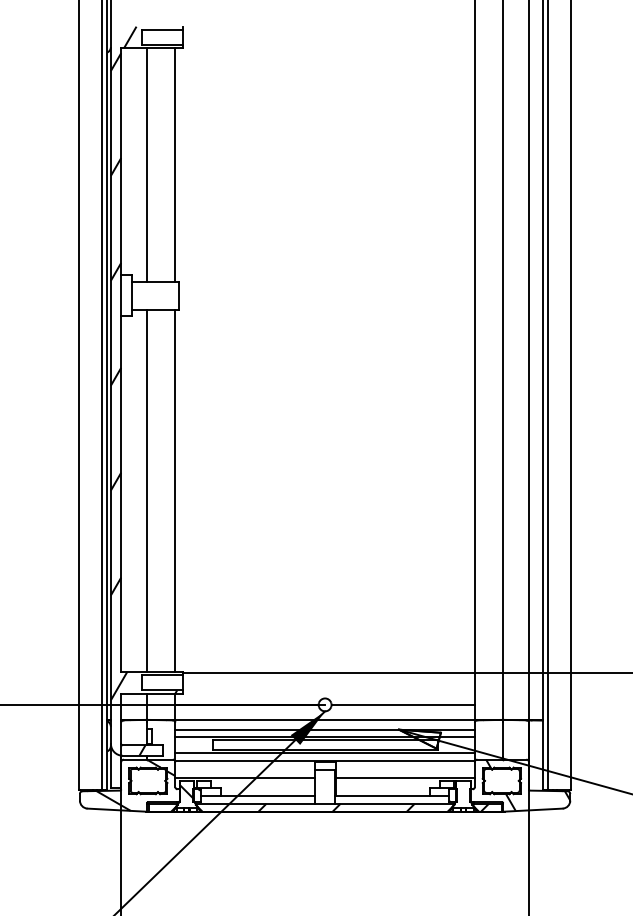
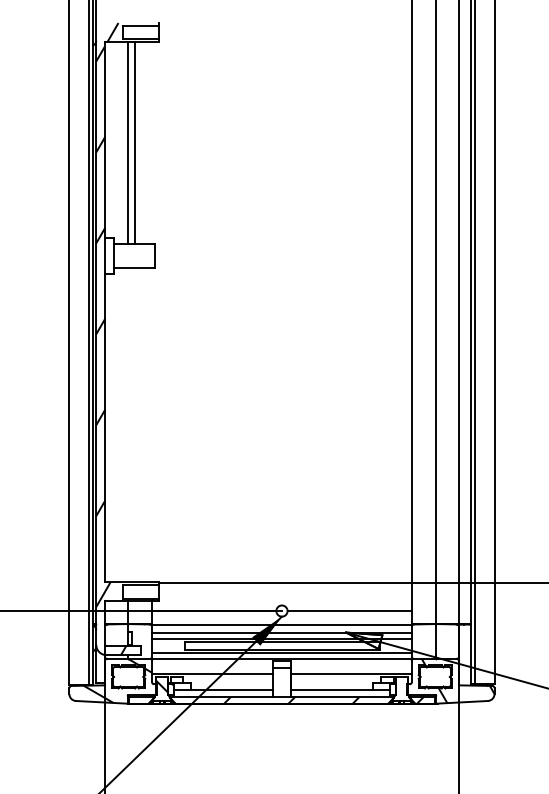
line: (175, 164) -> (134, 142), moved
line: (147, 490) -> (127, 425), removed
line: (175, 490) -> (152, 425), removed

